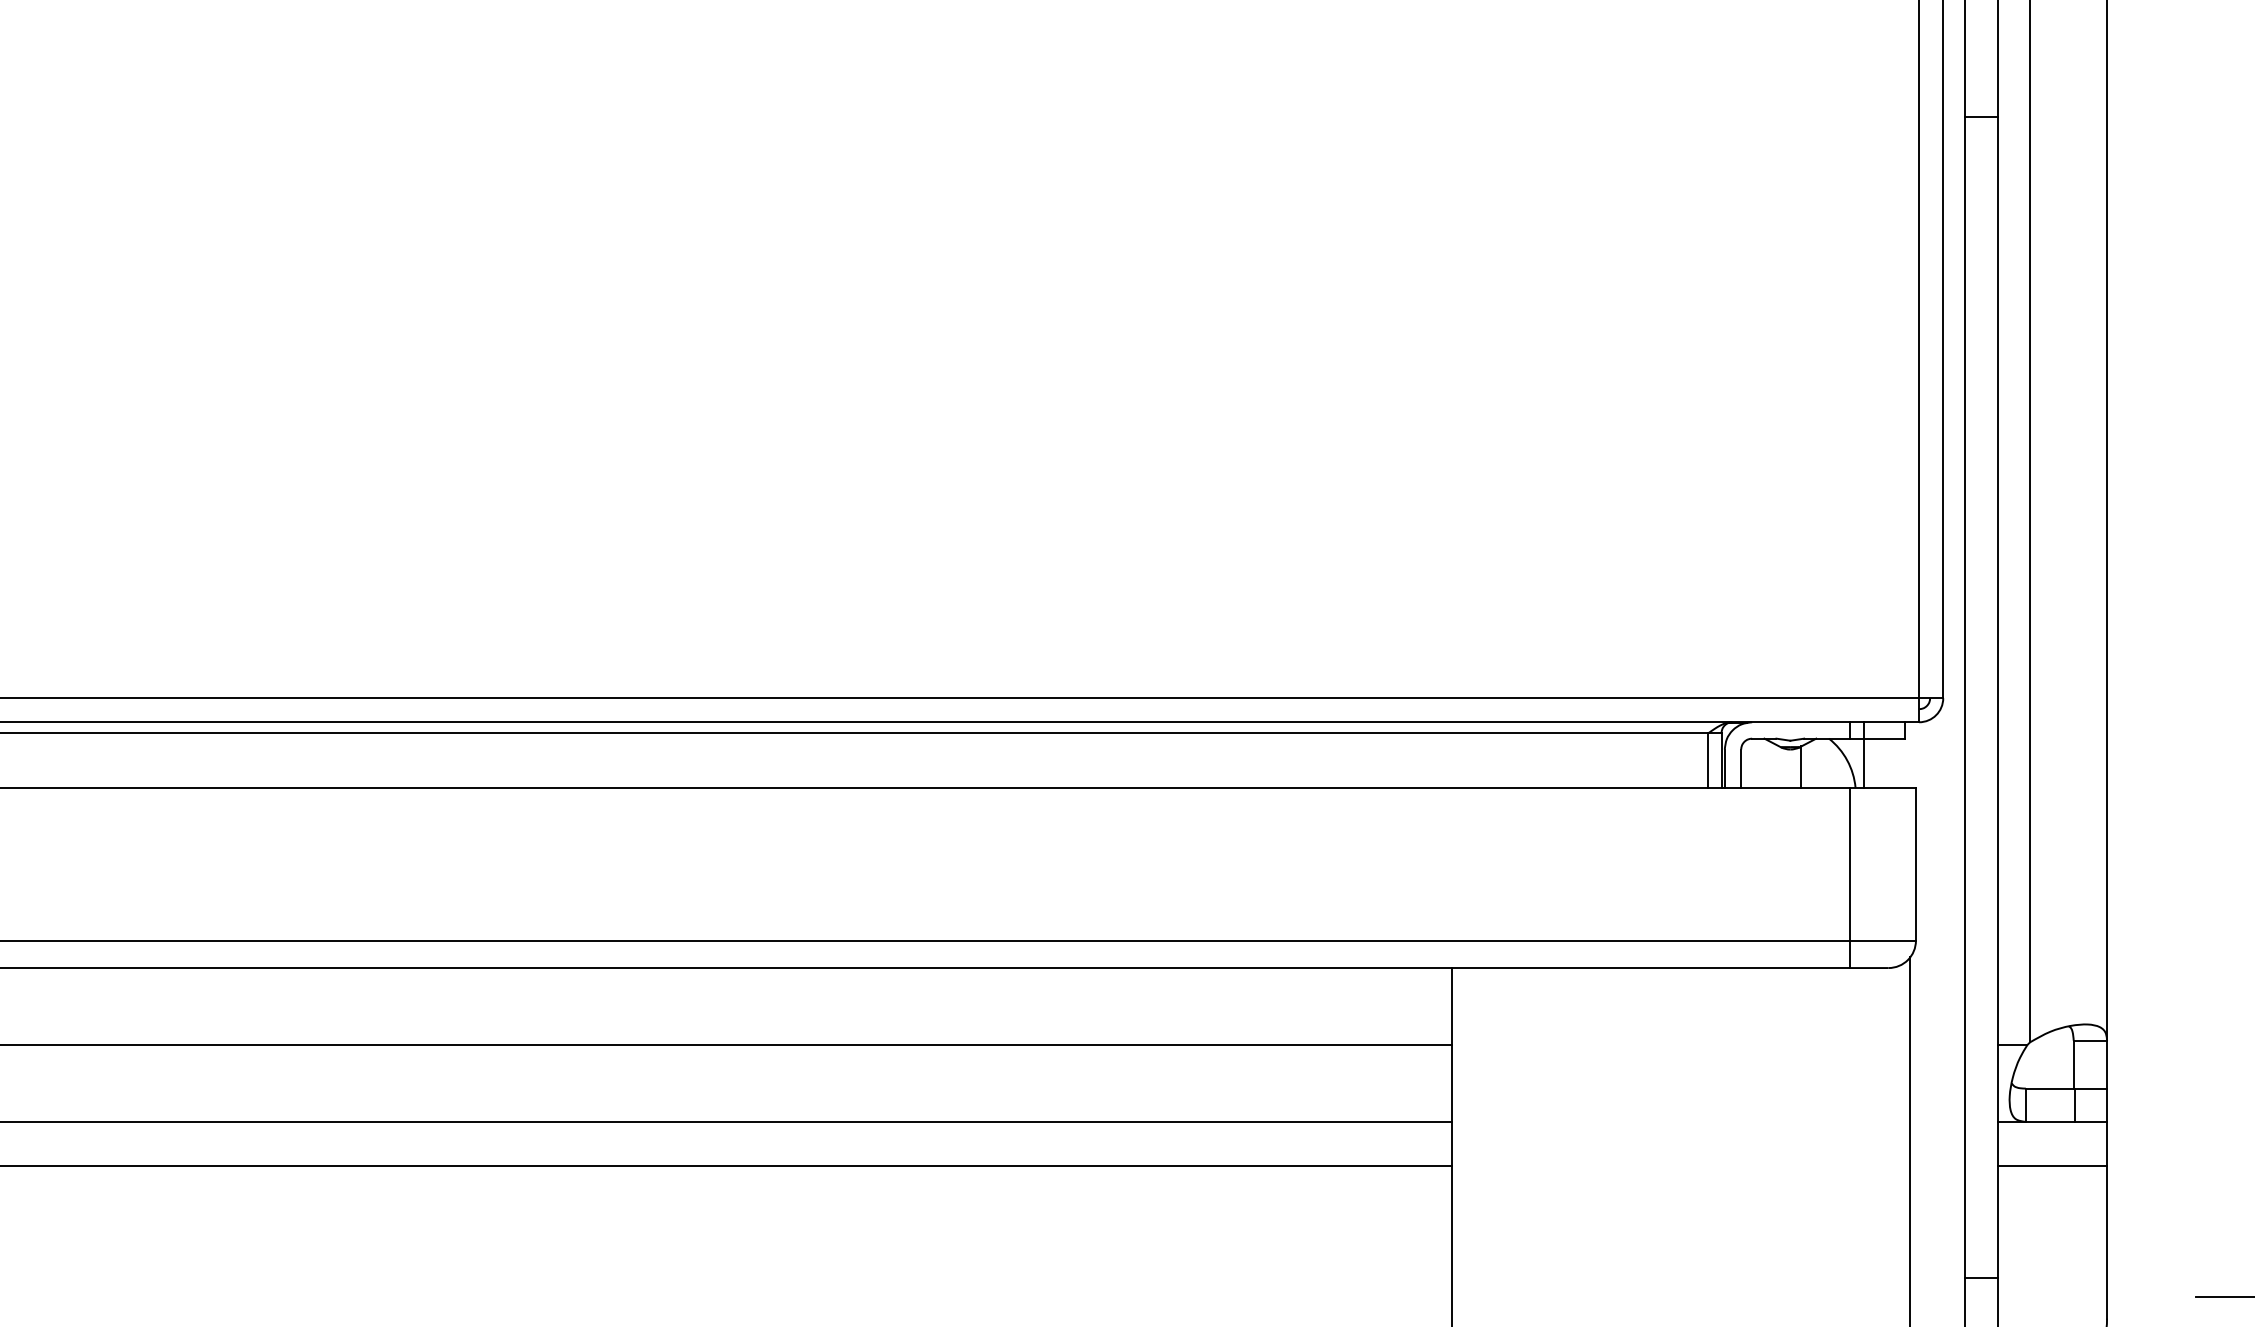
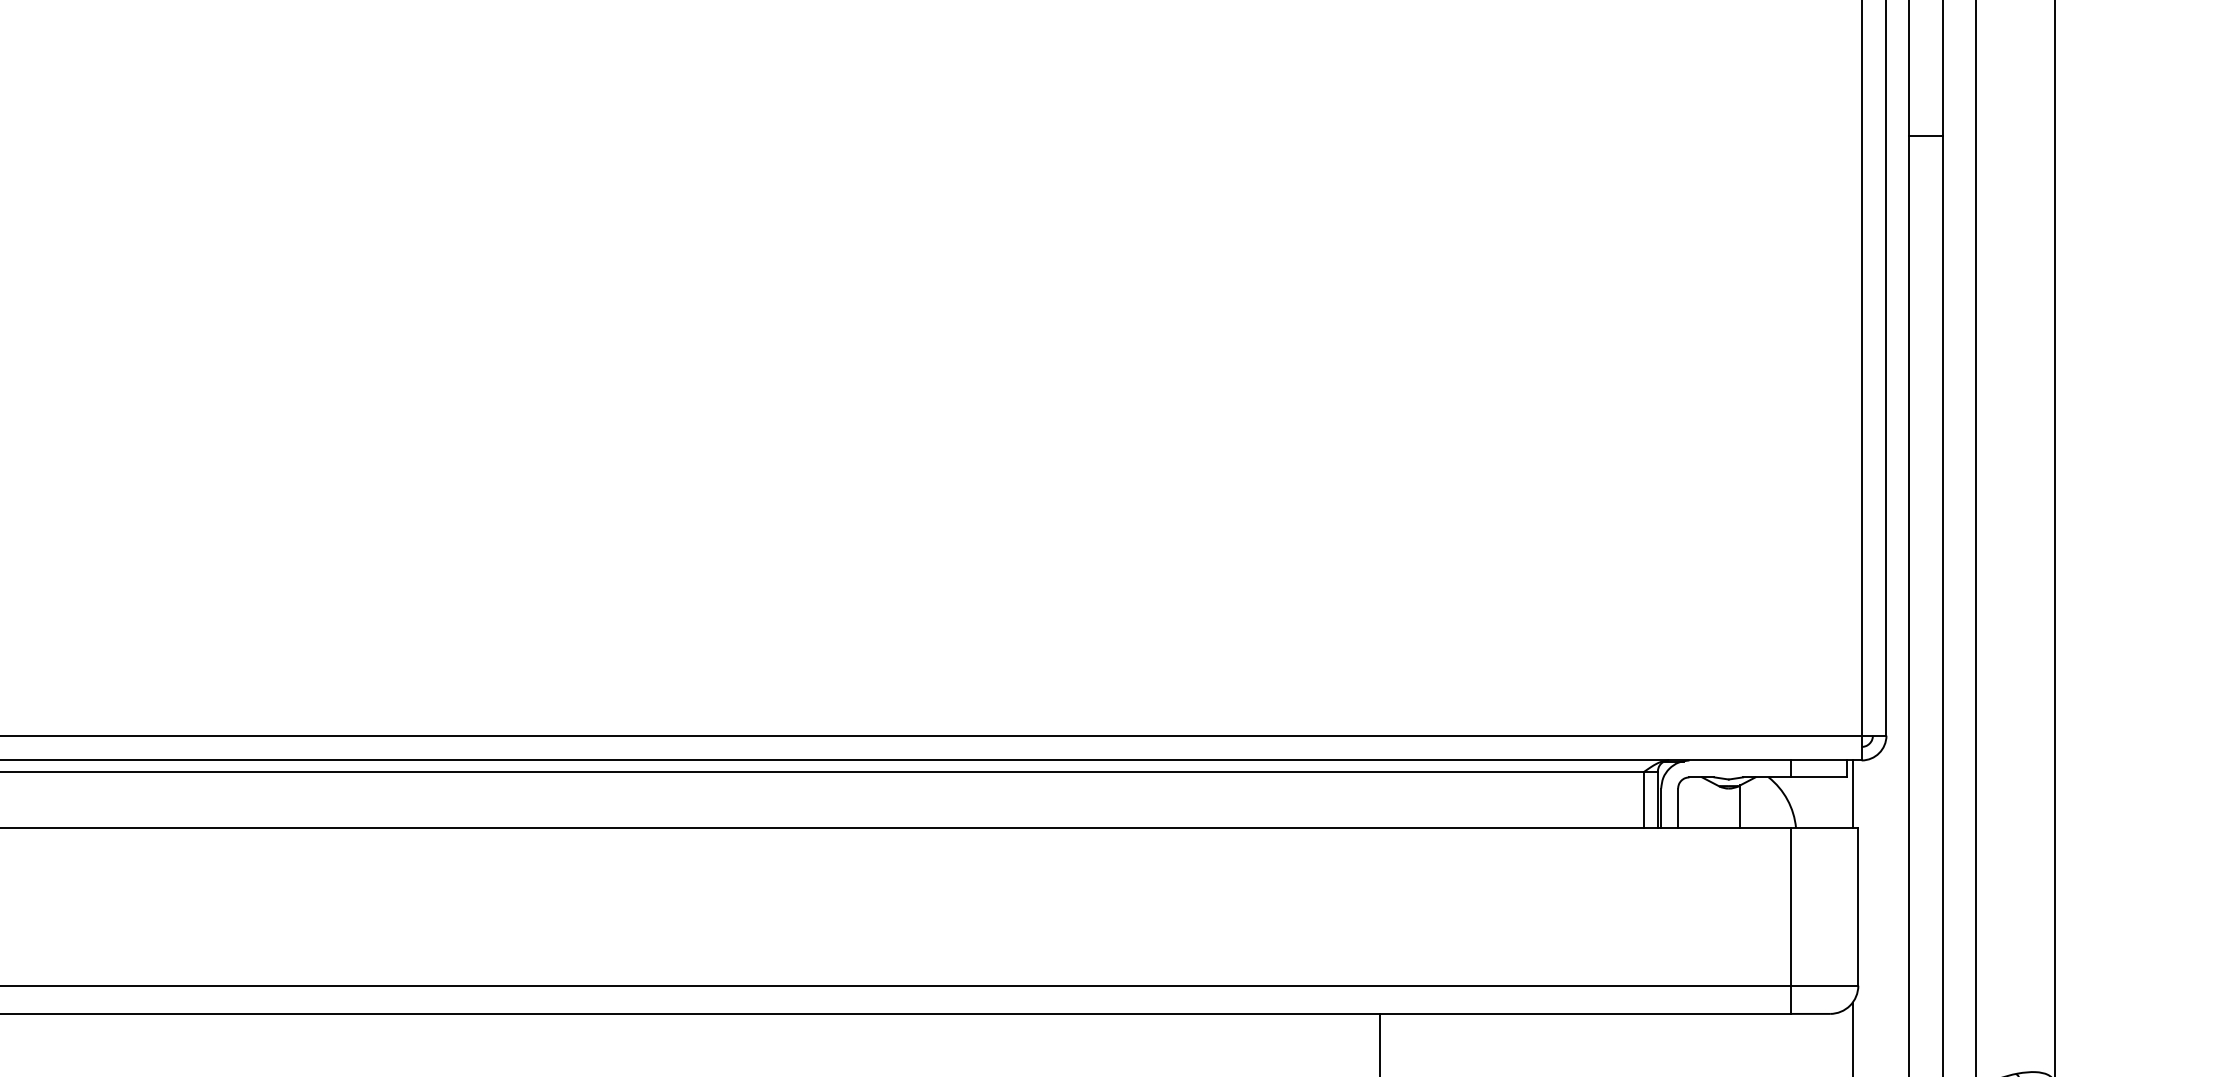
line: (1864, 754) -> (1852, 793), moved

